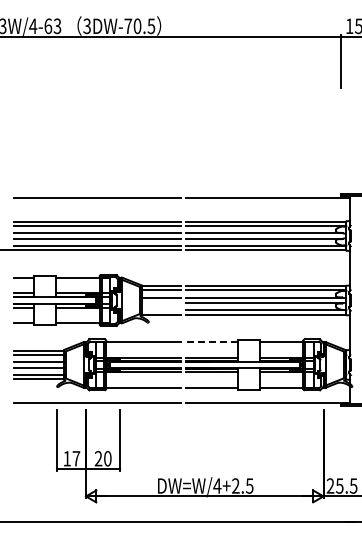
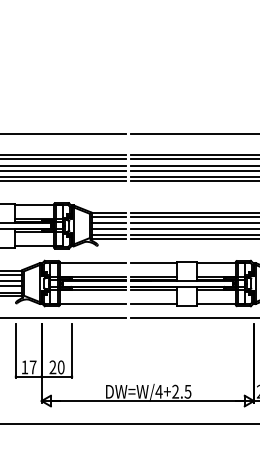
line: (160, 303) -> (108, 228), added
line: (160, 310) -> (108, 234), added
line: (211, 342) -> (153, 263), dashed -> solid

